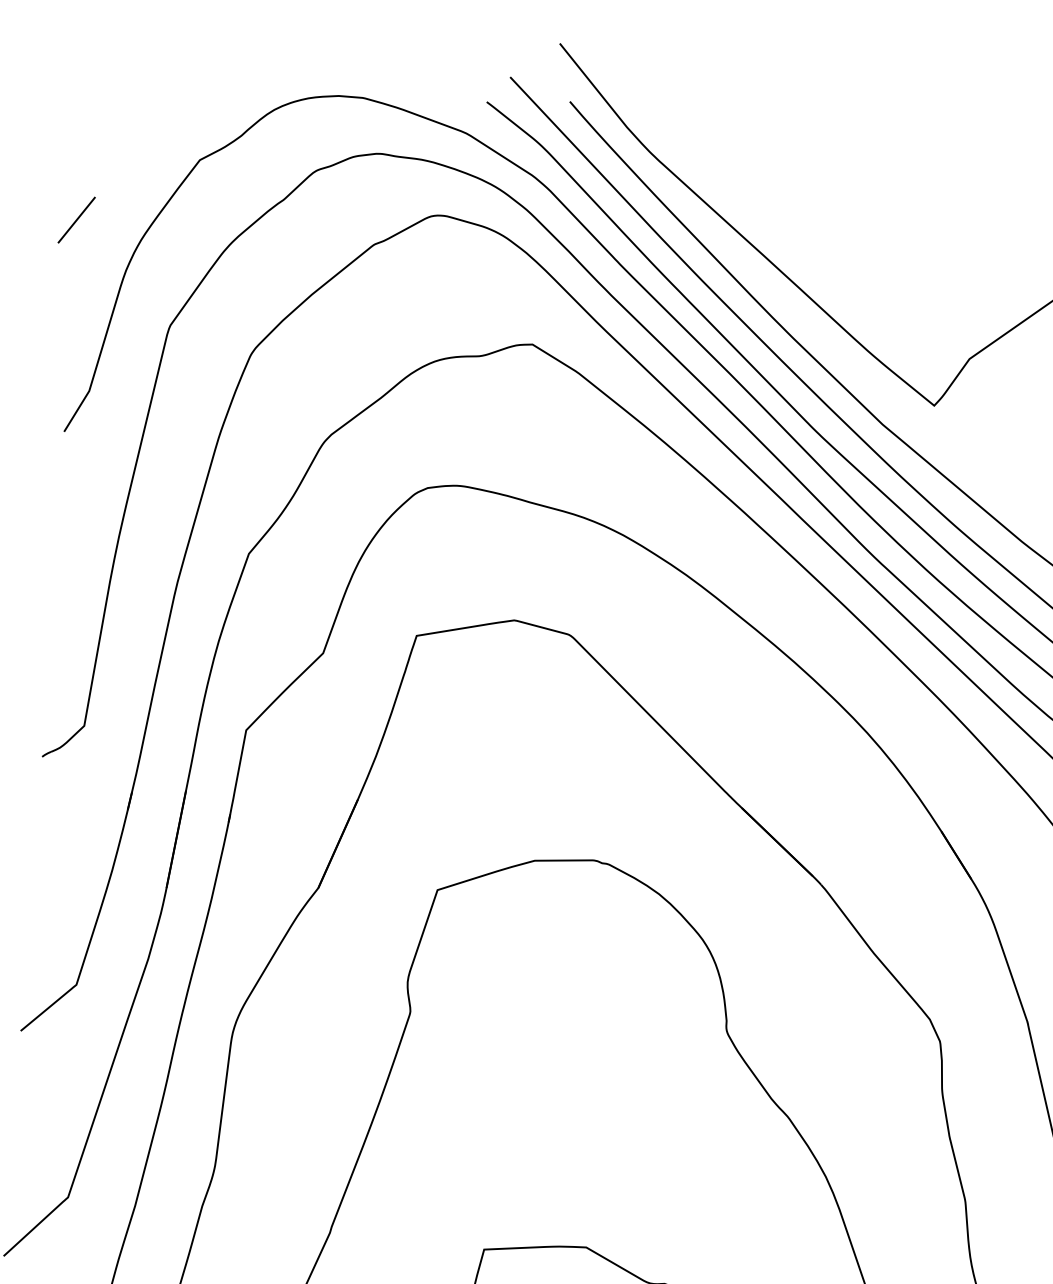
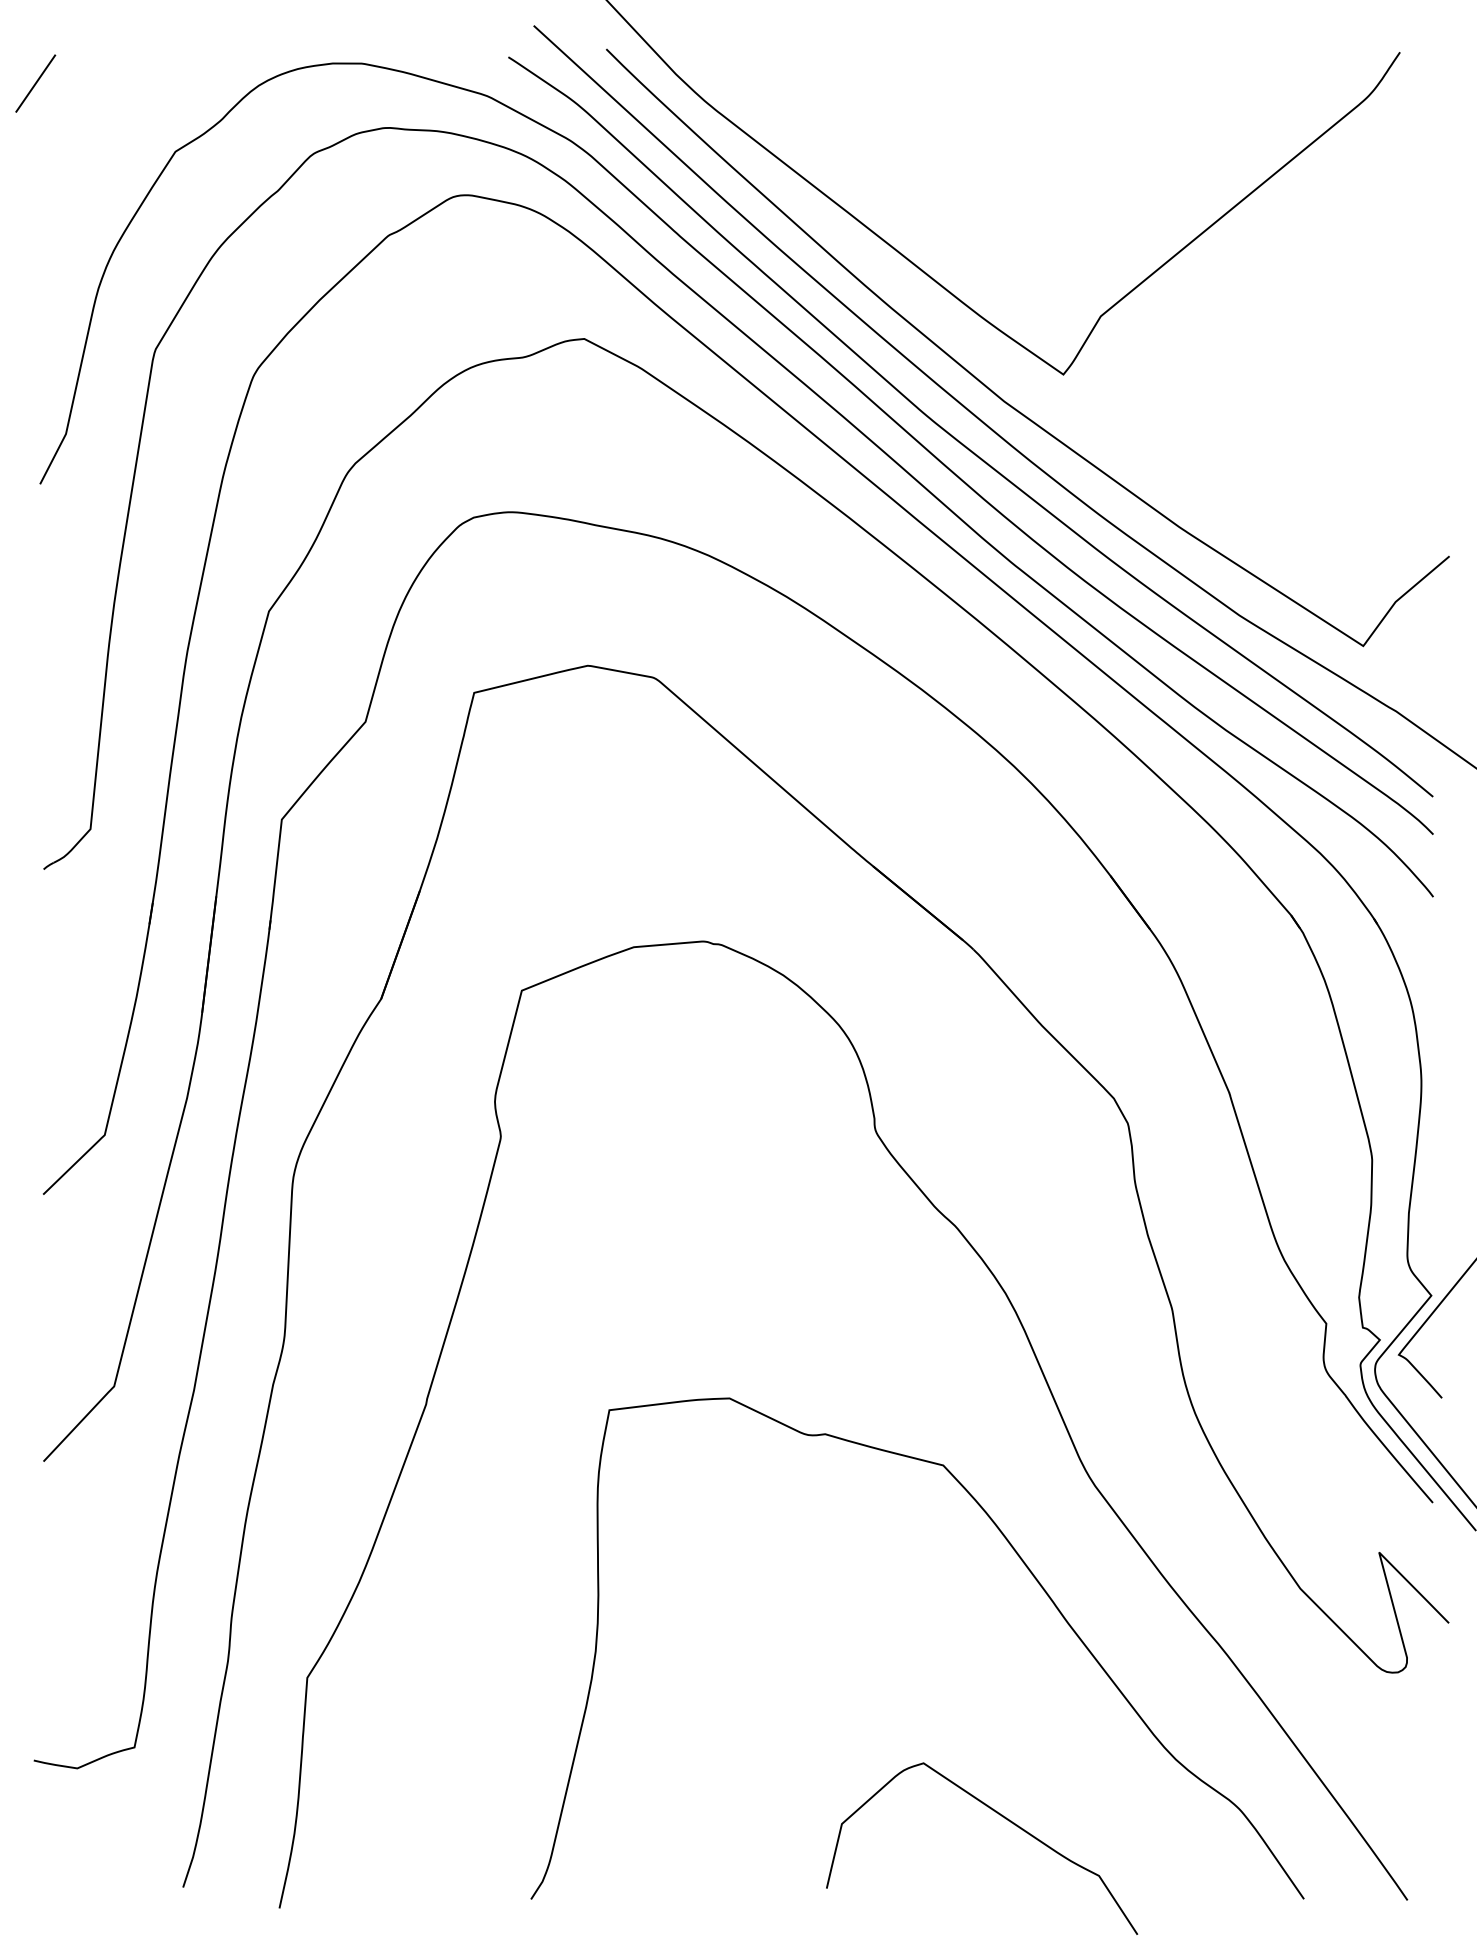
line: (76, 220) -> (35, 83), moved

